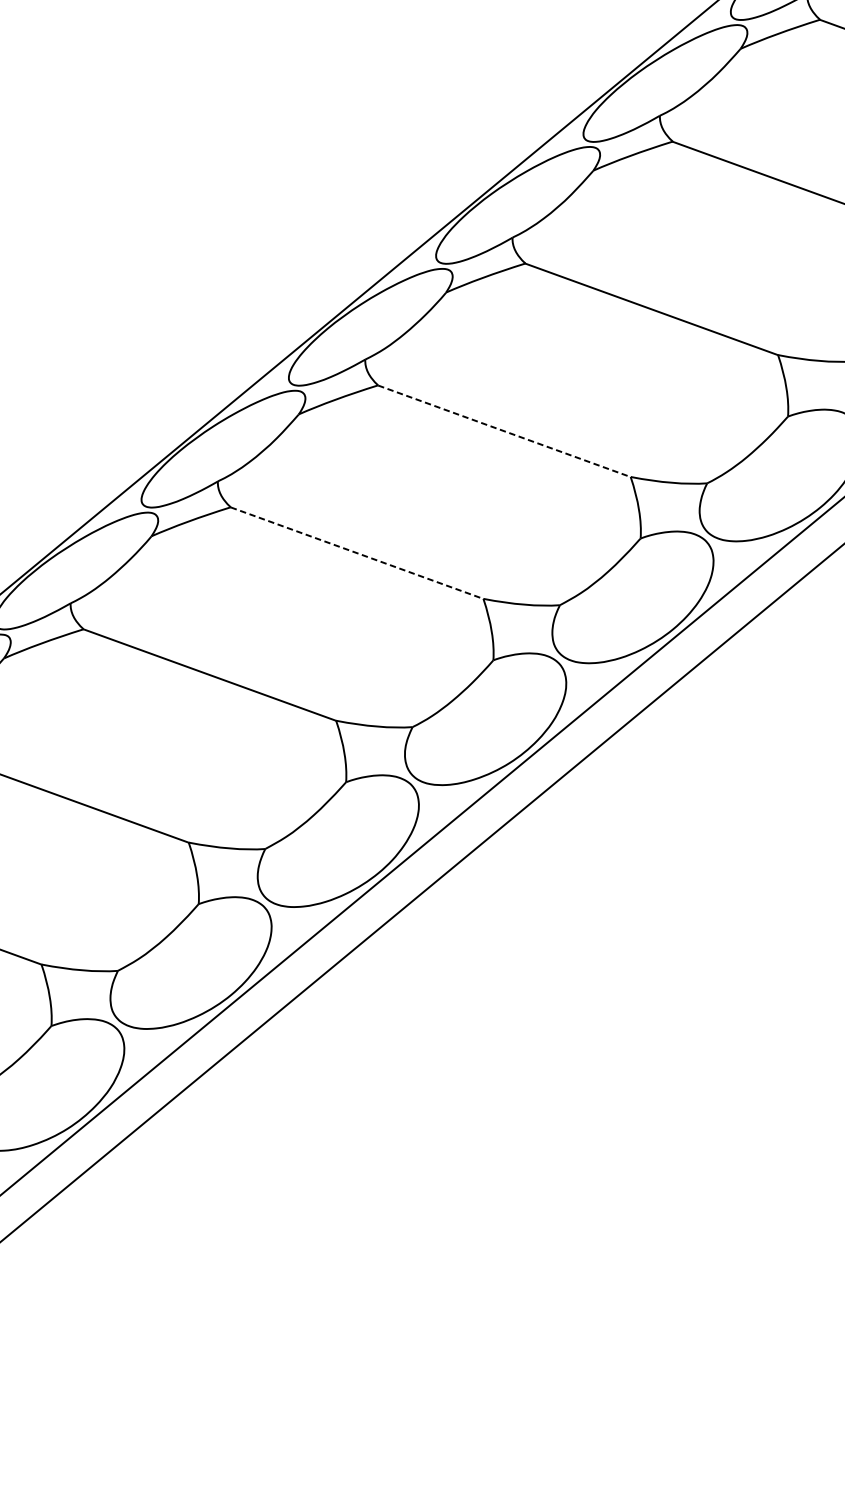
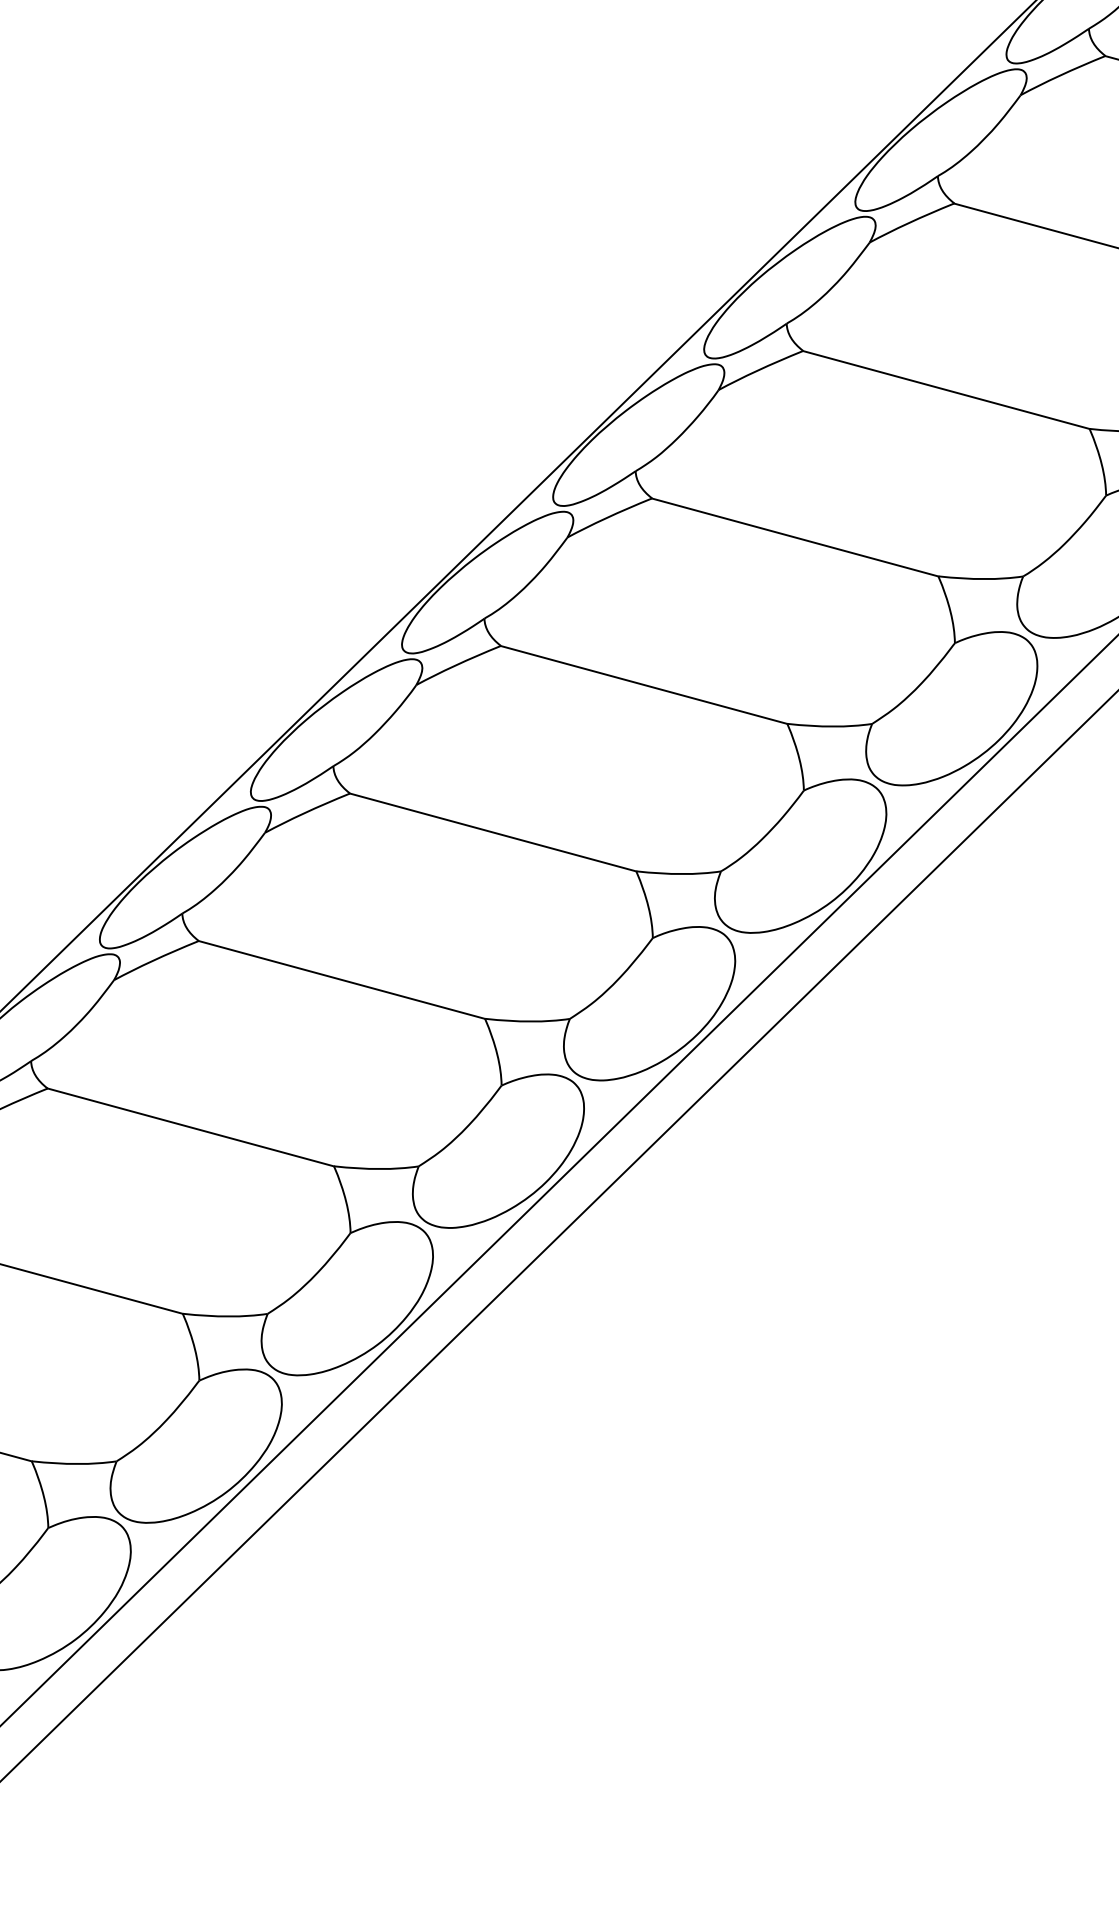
line: (504, 431) -> (795, 537), dashed -> solid
line: (357, 553) -> (644, 685), dashed -> solid

